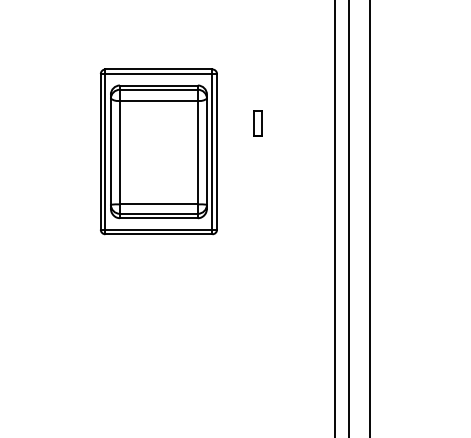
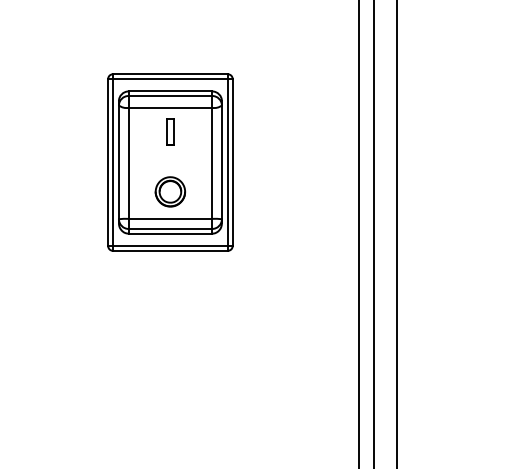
part: (257, 123) -> (169, 132), moved
part: (158, 178) -> (169, 191), added

